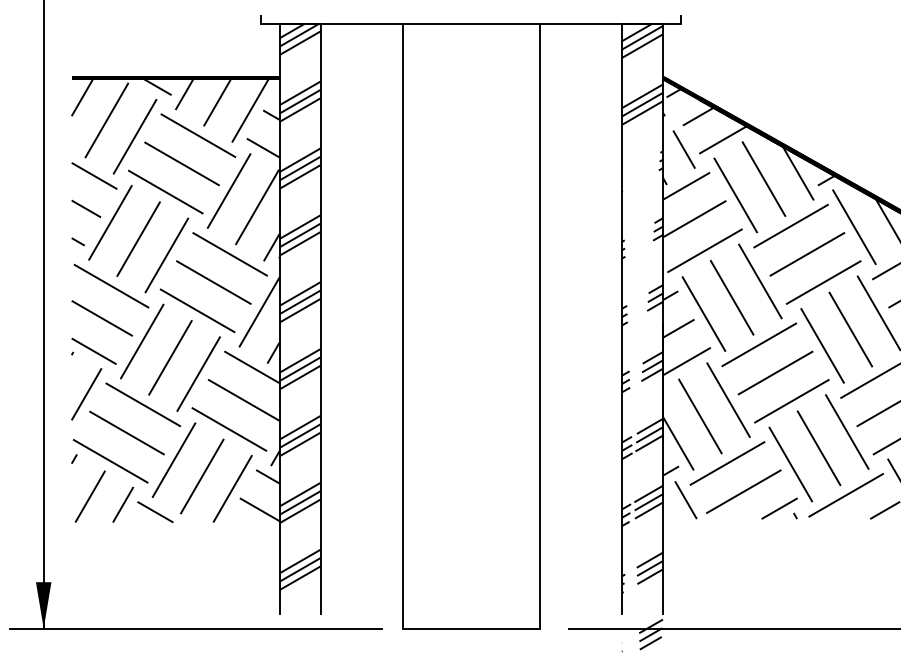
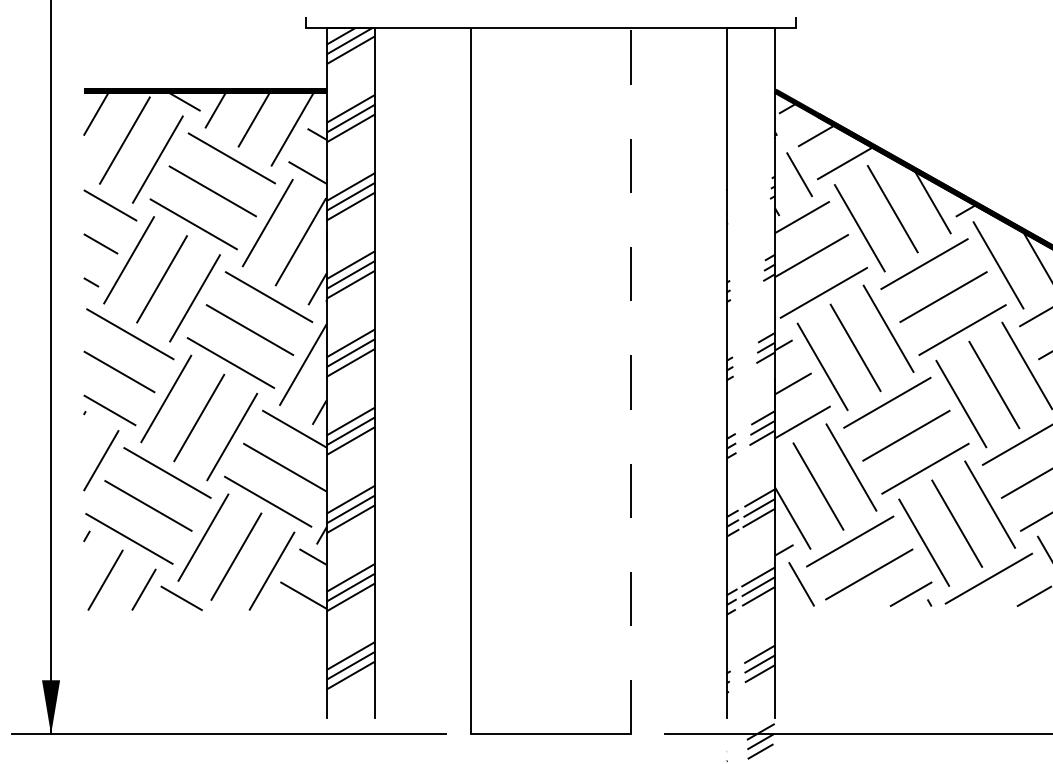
hatch: (642, 73) -> (750, 85), removed
line: (540, 325) -> (631, 380), solid -> dashed

